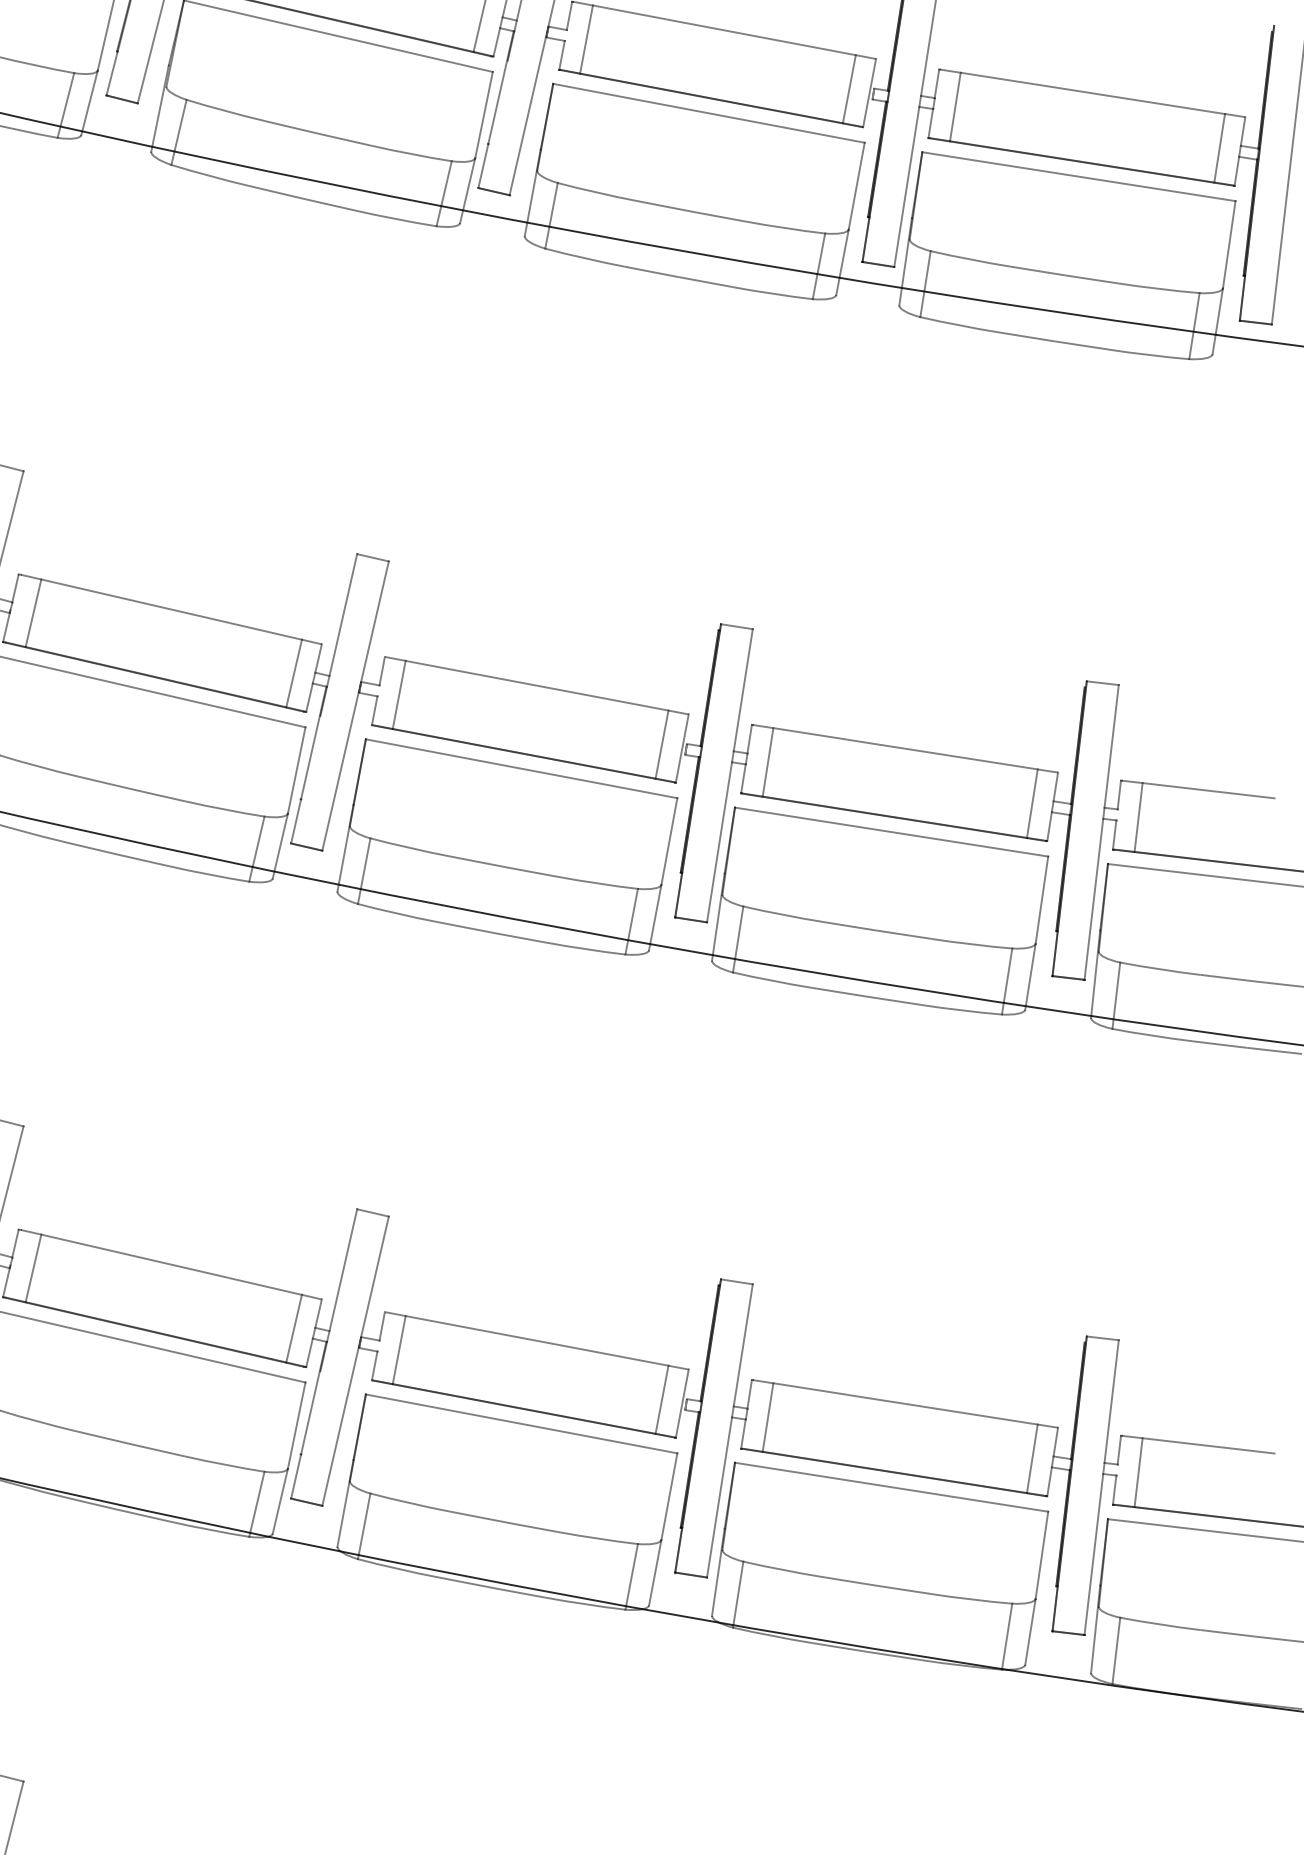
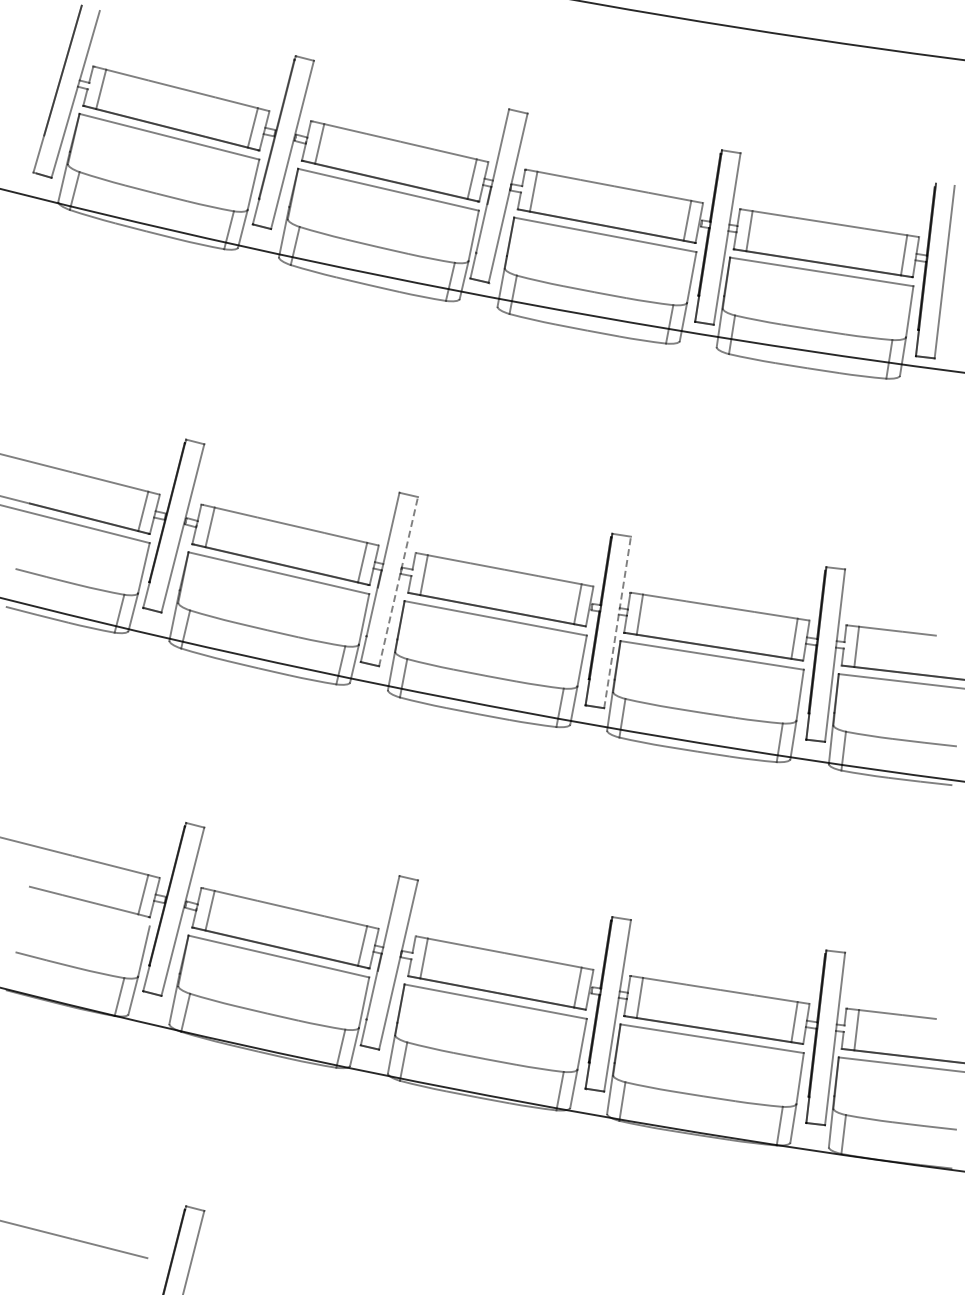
line: (355, 705) -> (398, 581), solid -> dashed
line: (729, 775) -> (617, 622), solid -> dashed

